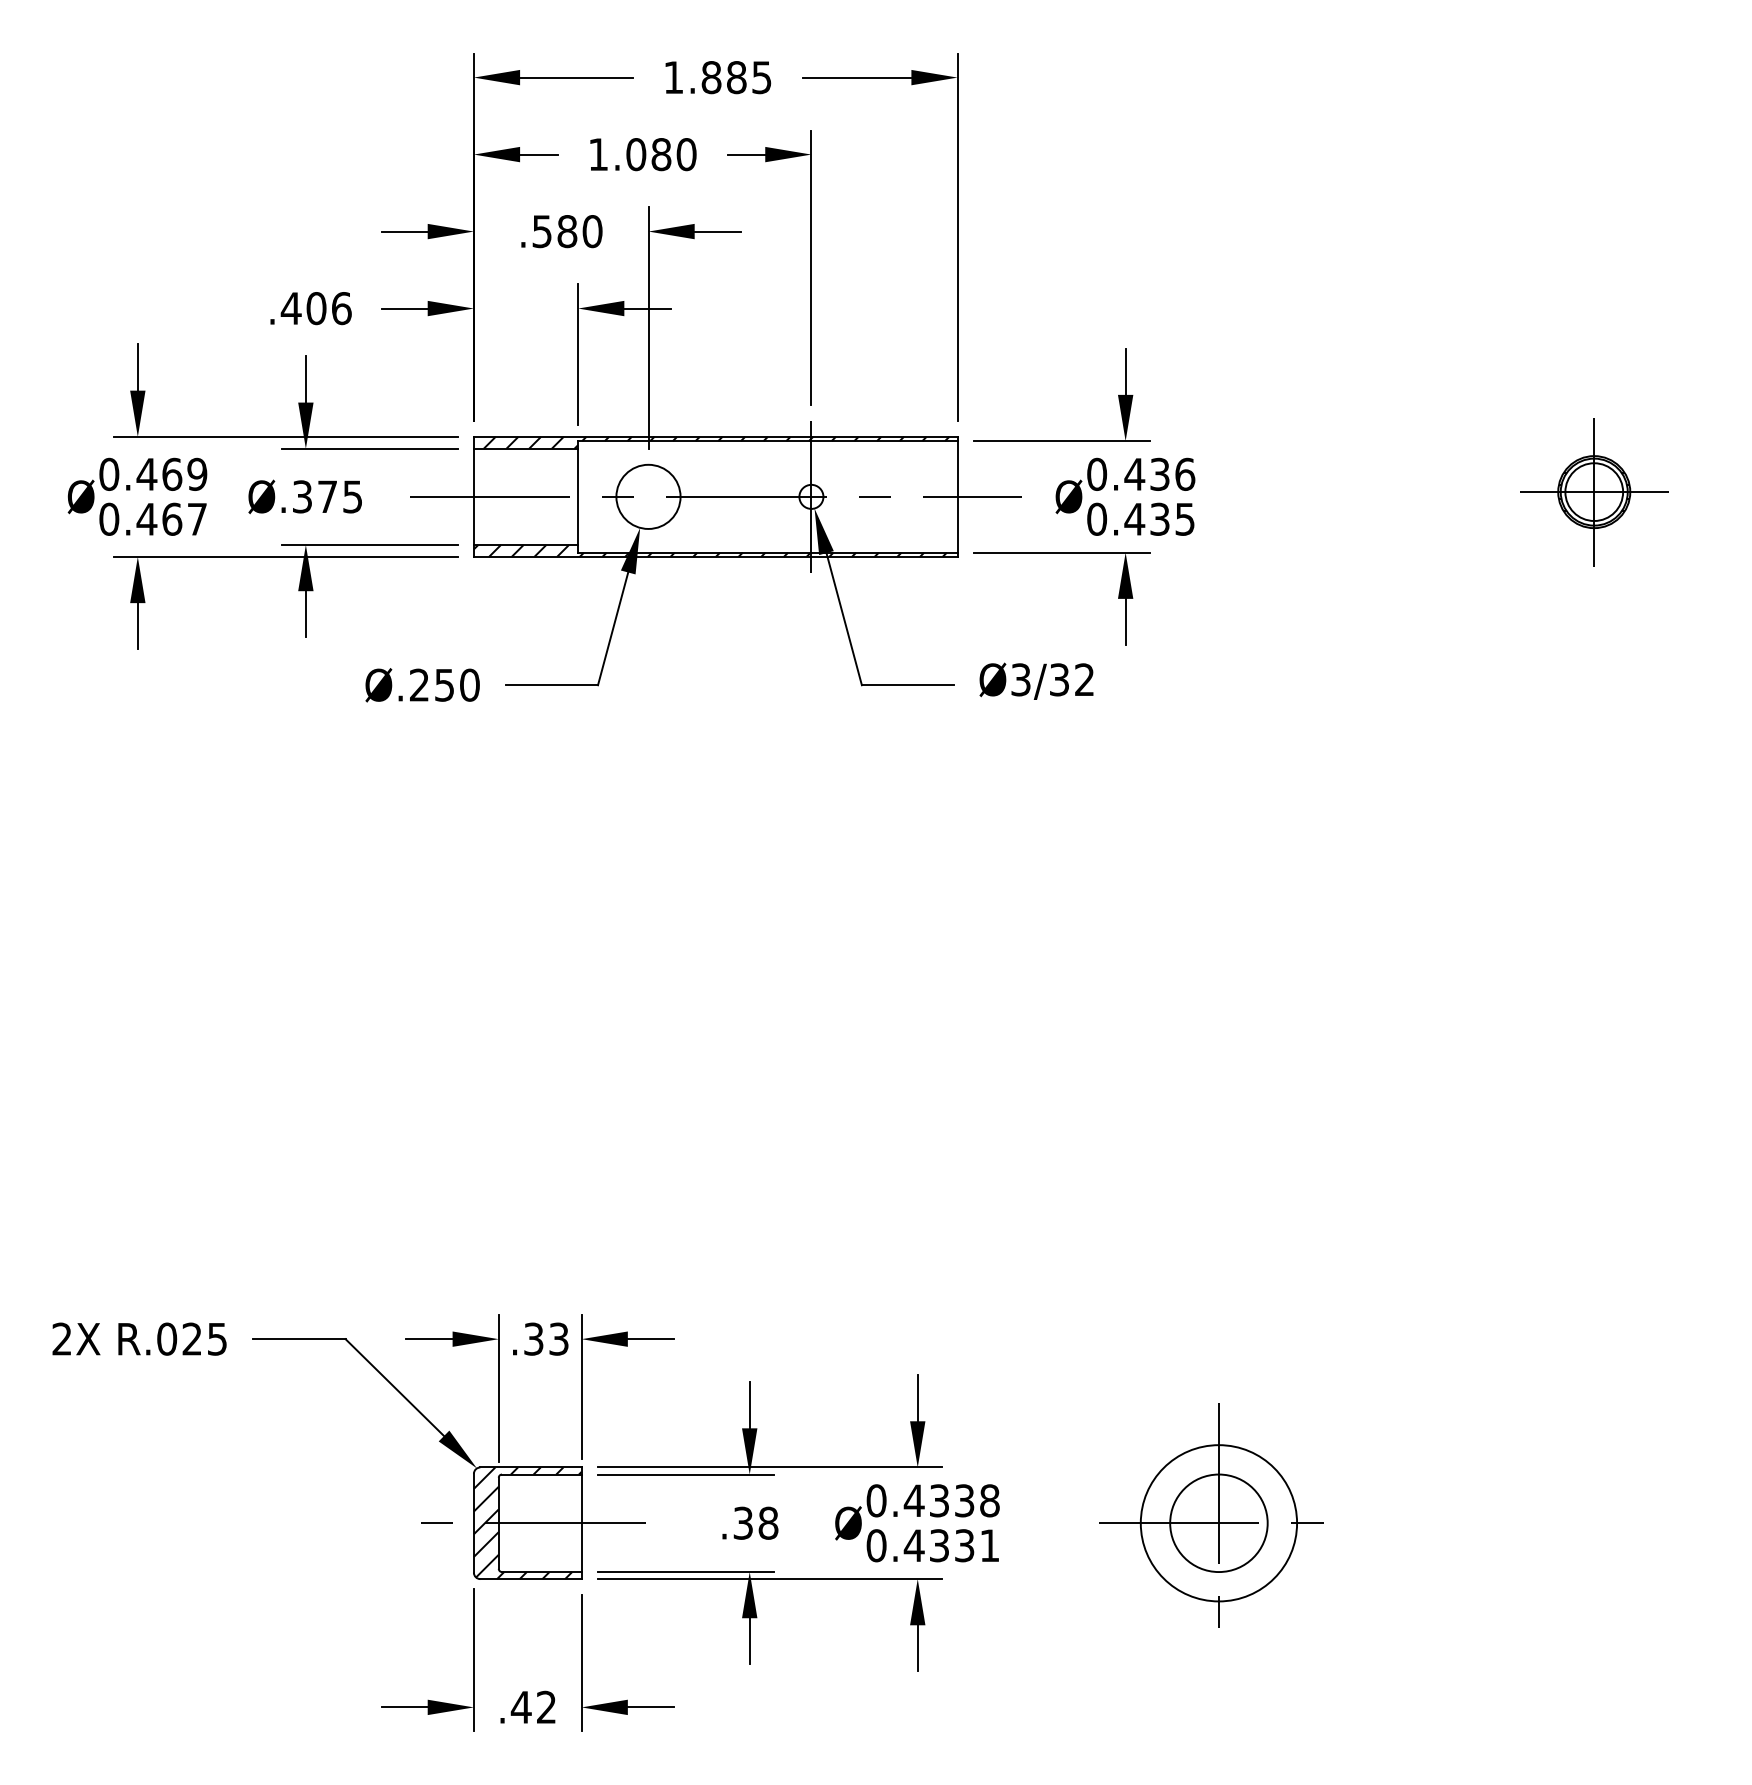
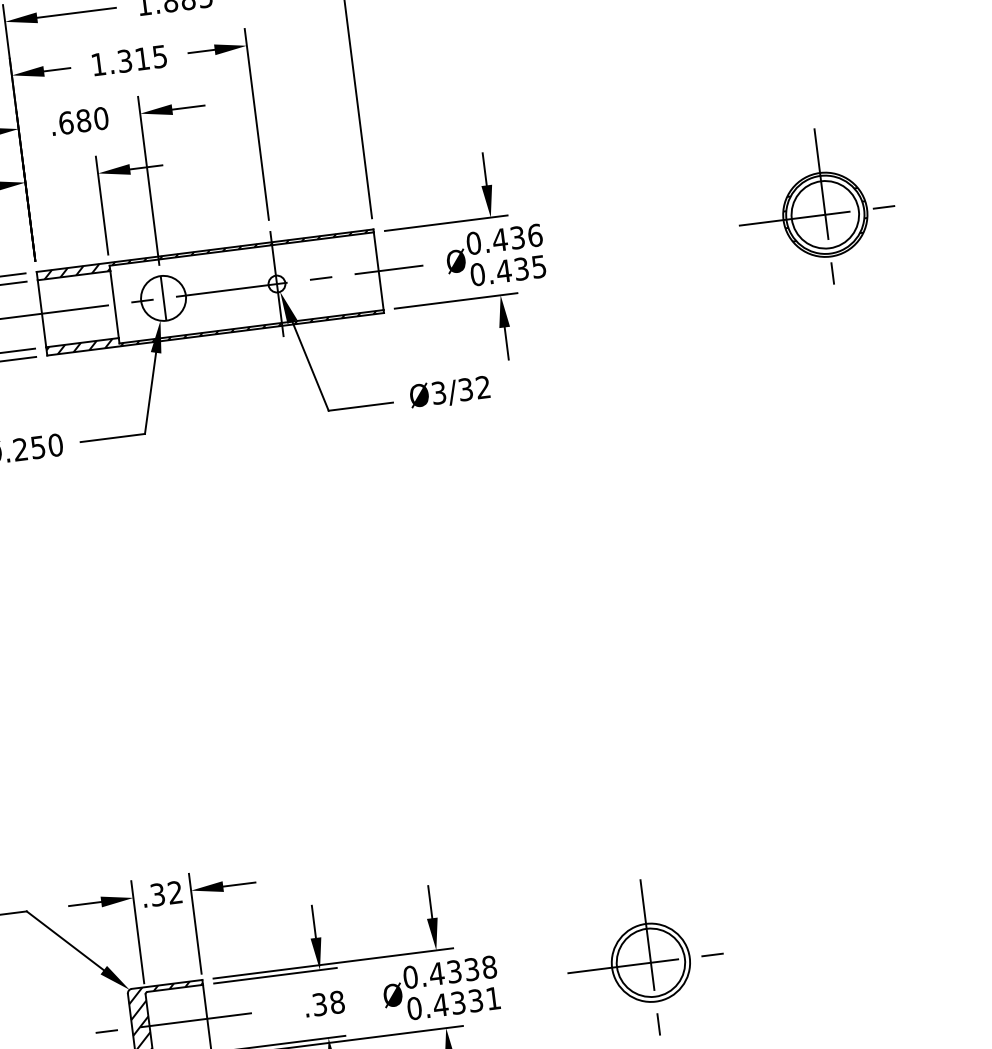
text: (661, 154) -> (142, 58), 1.080 -> 1.315
text: (542, 231) -> (66, 122), .580 -> .680
part: (1586, 484) -> (815, 207), size x1.67
line: (648, 496) -> (163, 298), added
text: (558, 1338) -> (174, 892), .33 -> .32
circle: (1218, 1523) -> (650, 962), size x0.71

